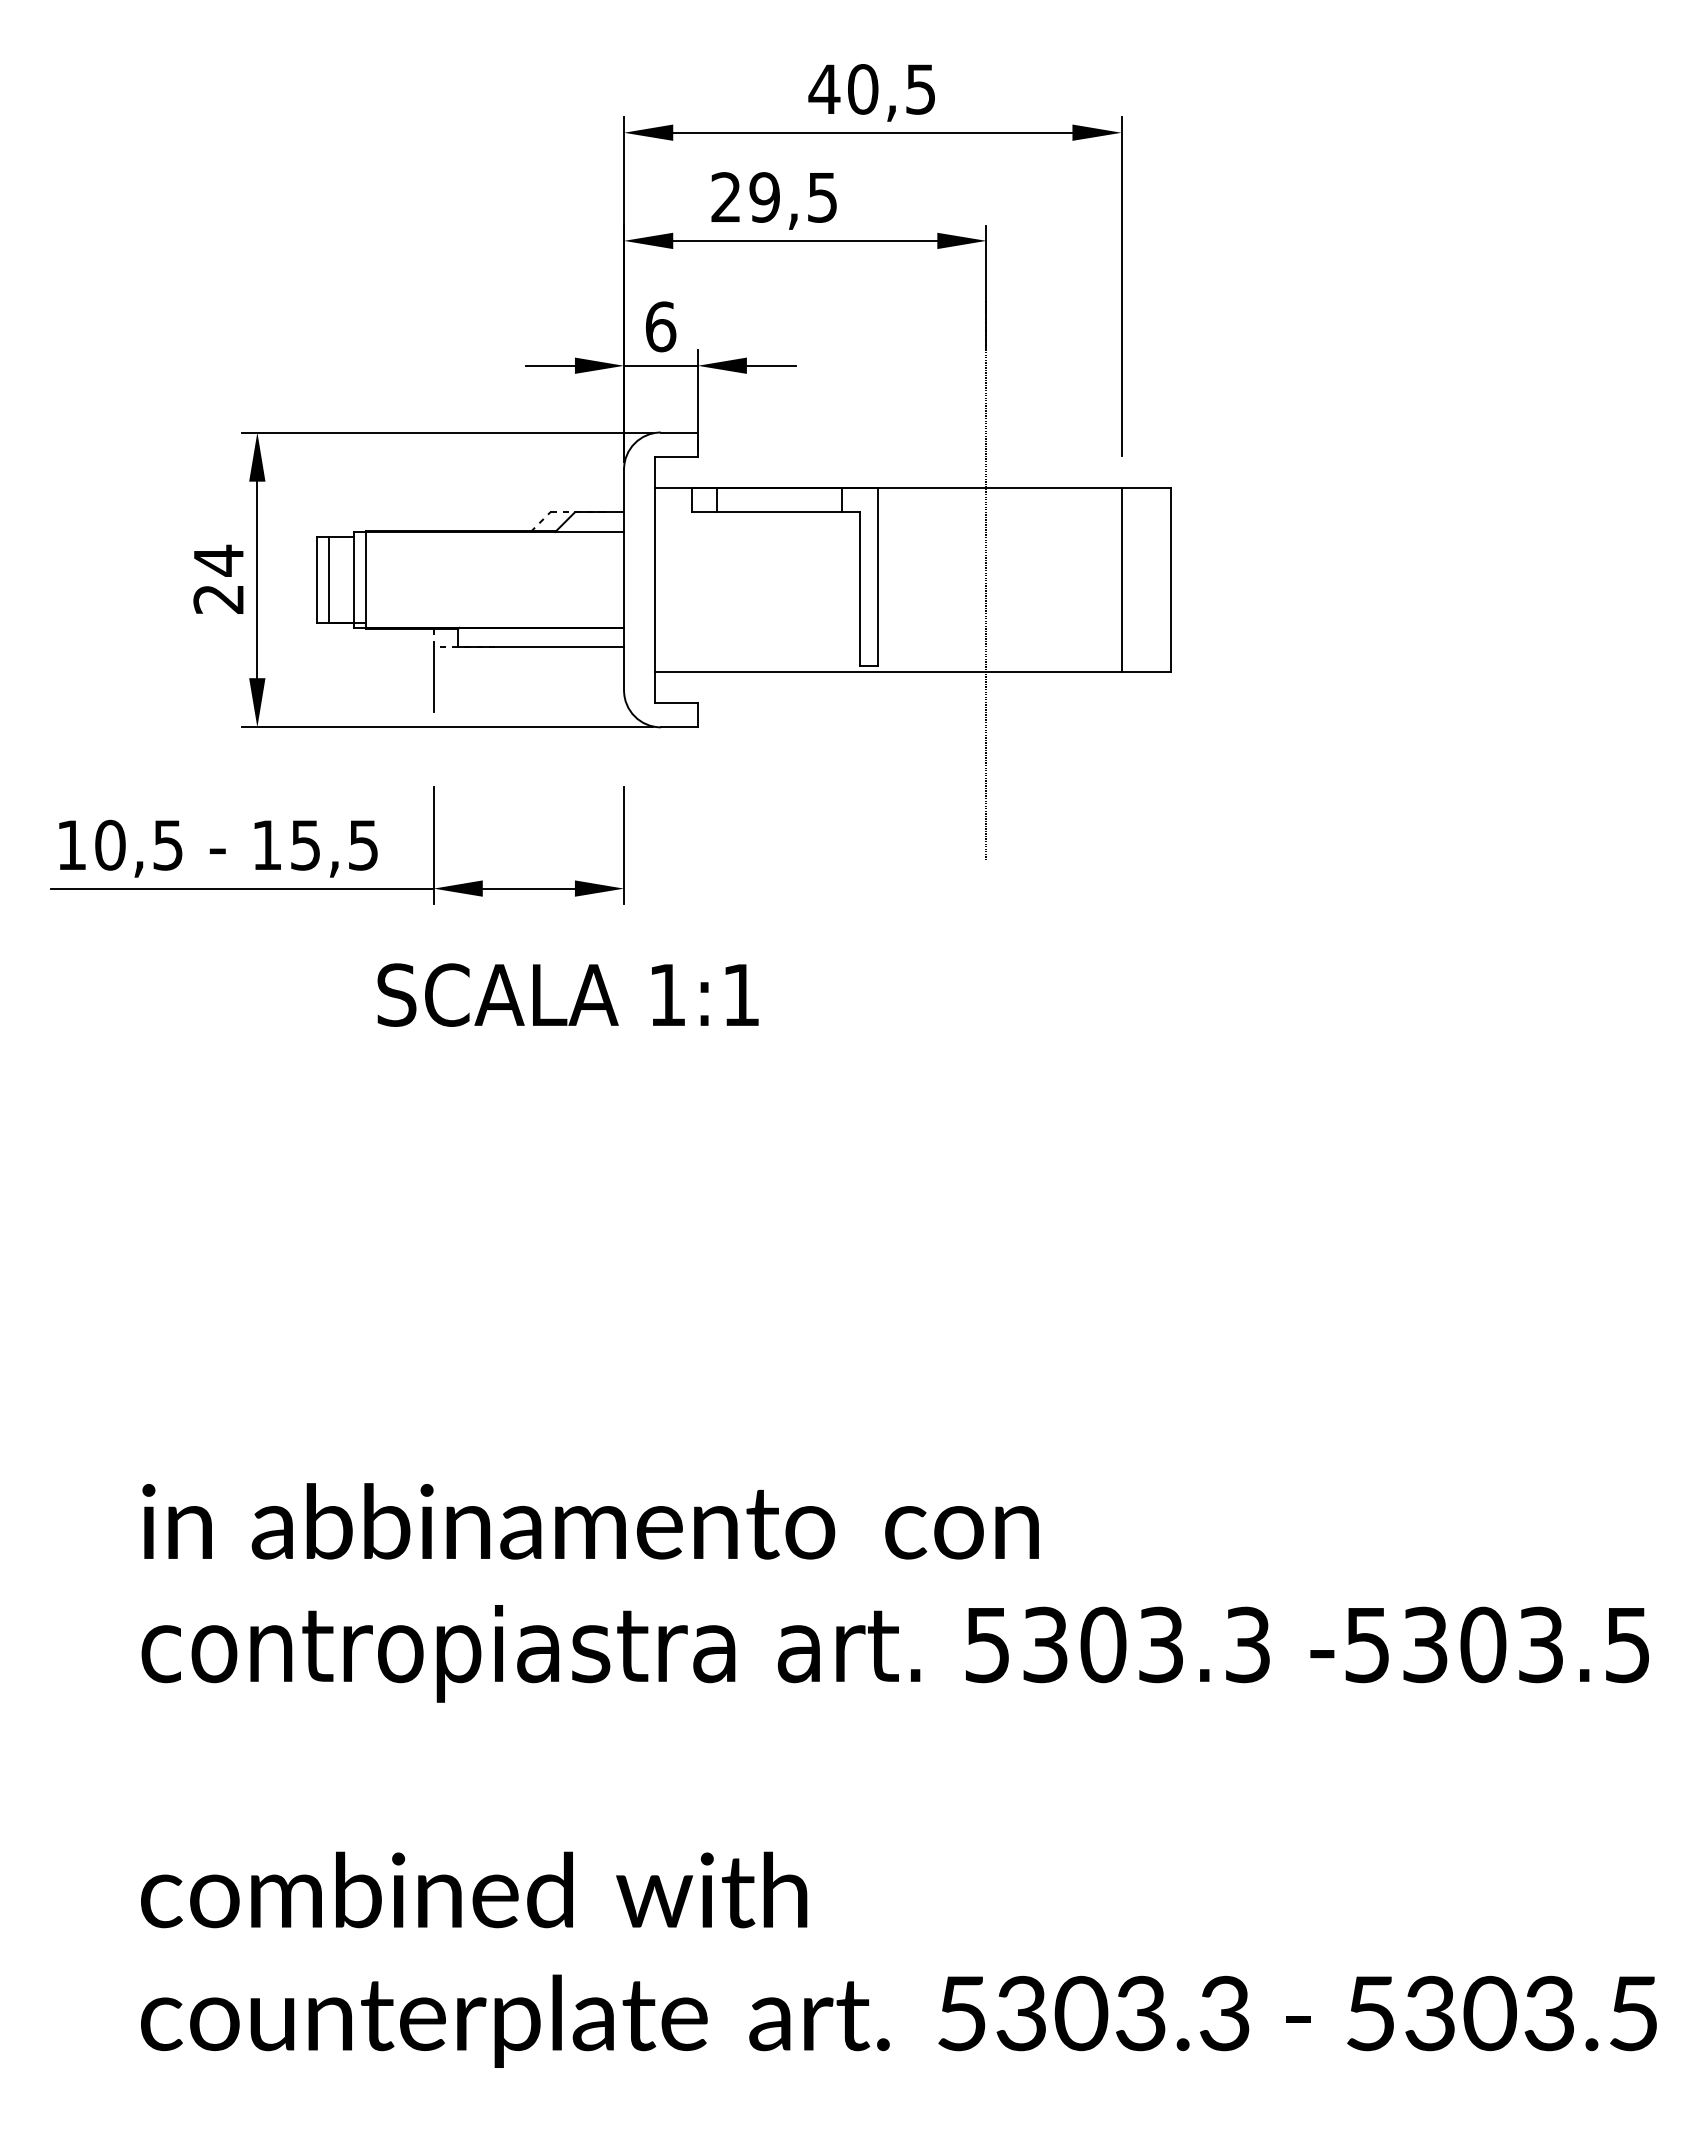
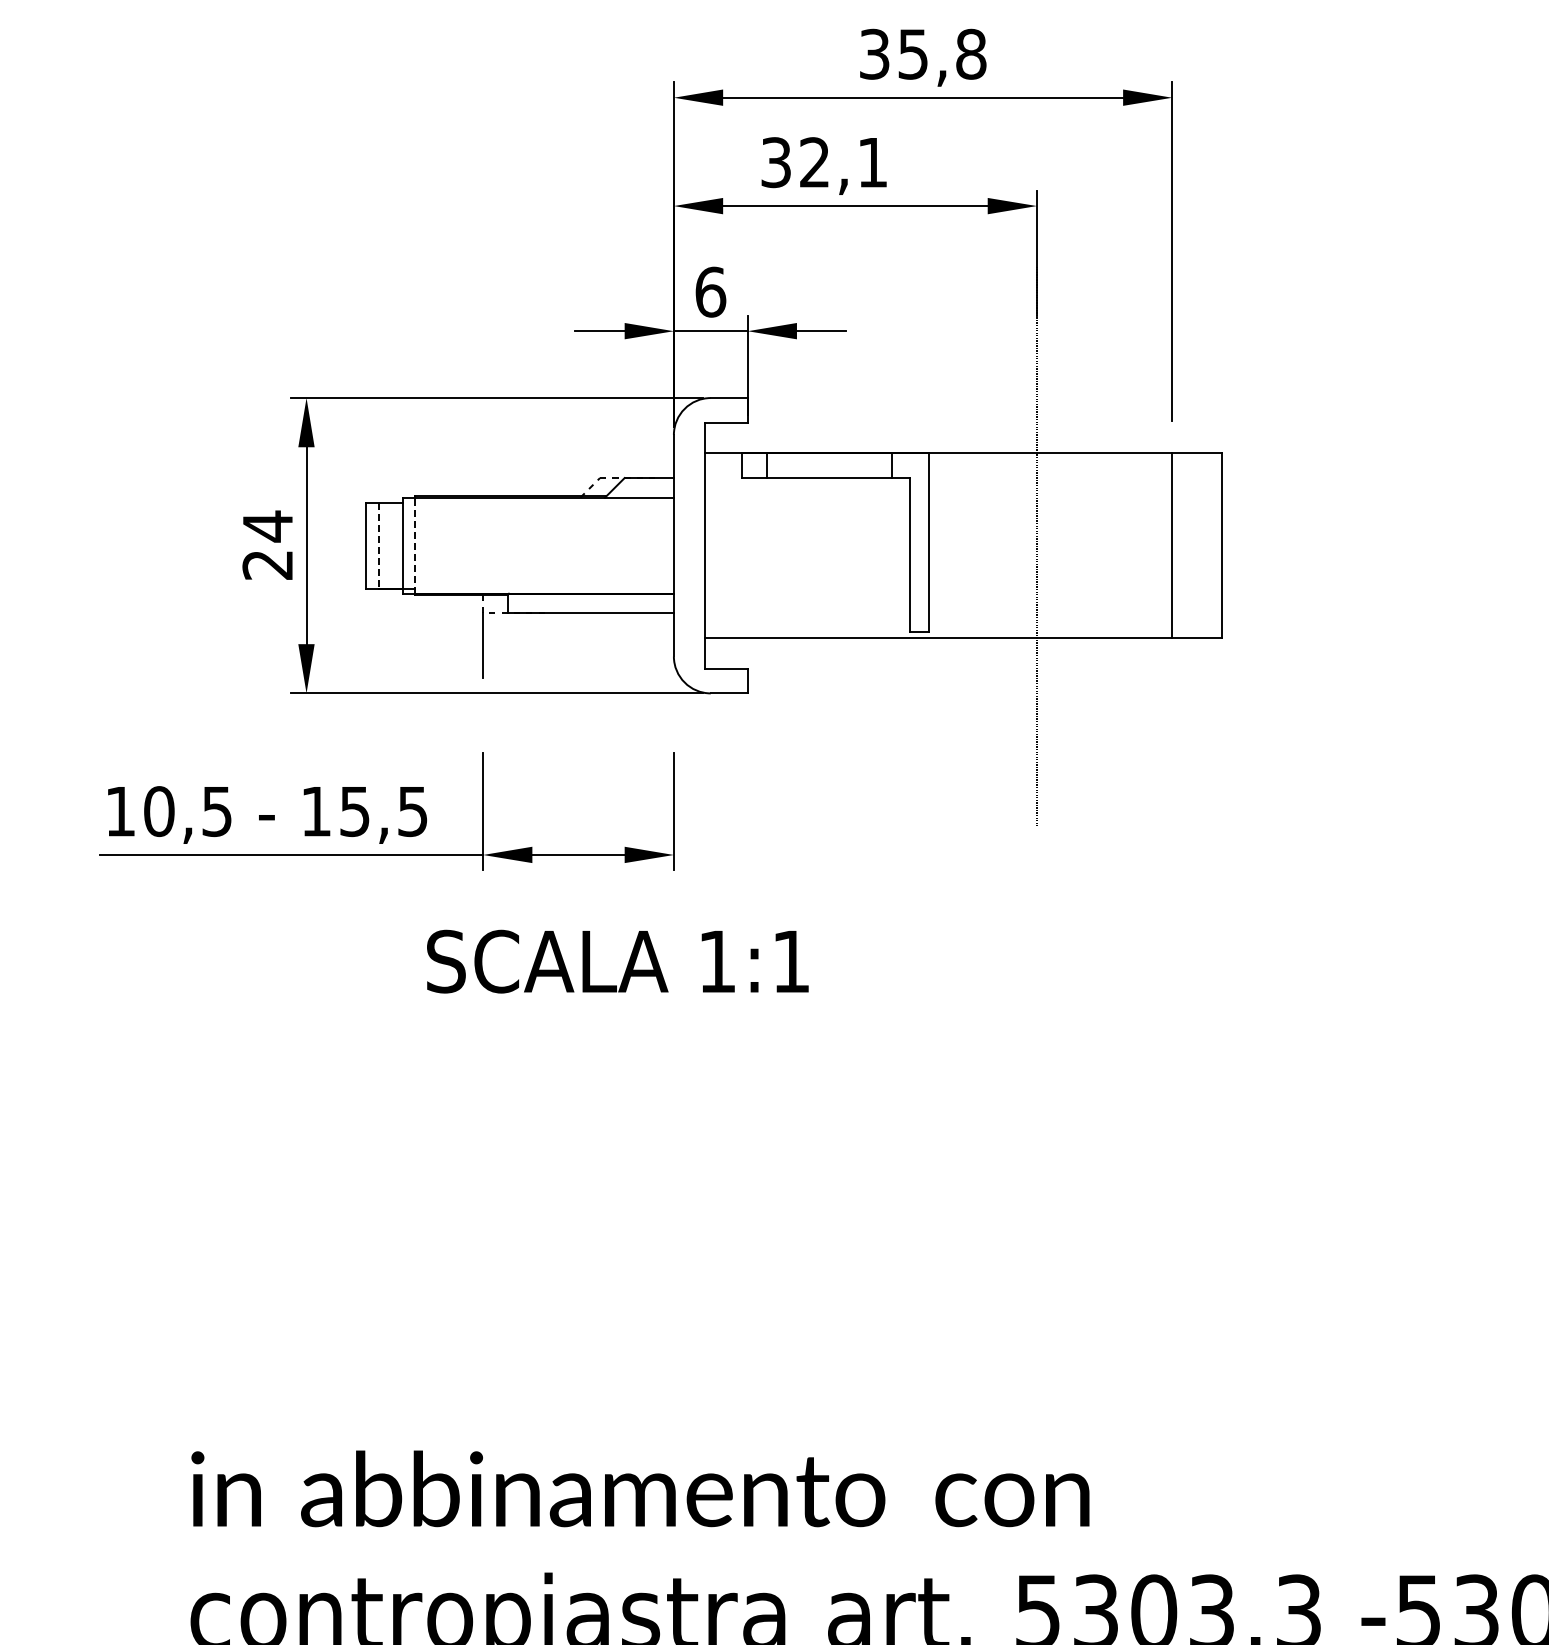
text: (872, 89) -> (922, 54), 40,5 -> 35,8
text: (773, 197) -> (823, 162), 29,5 -> 32,1
line: (329, 579) -> (378, 545), solid -> dashed
line: (366, 579) -> (415, 545), solid -> dashed

